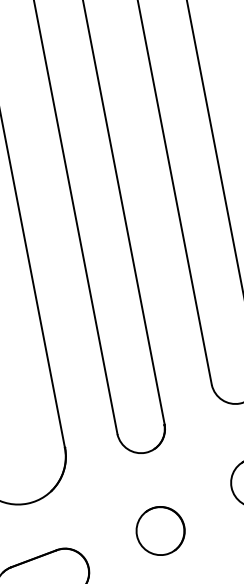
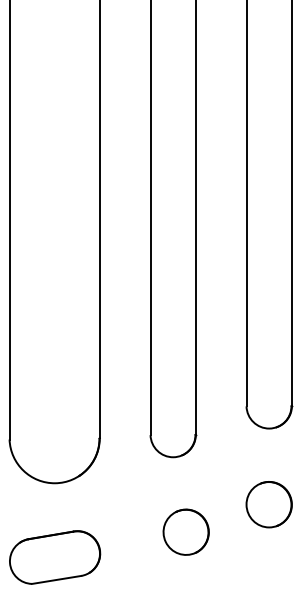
part: (159, 530) -> (185, 531), moved

